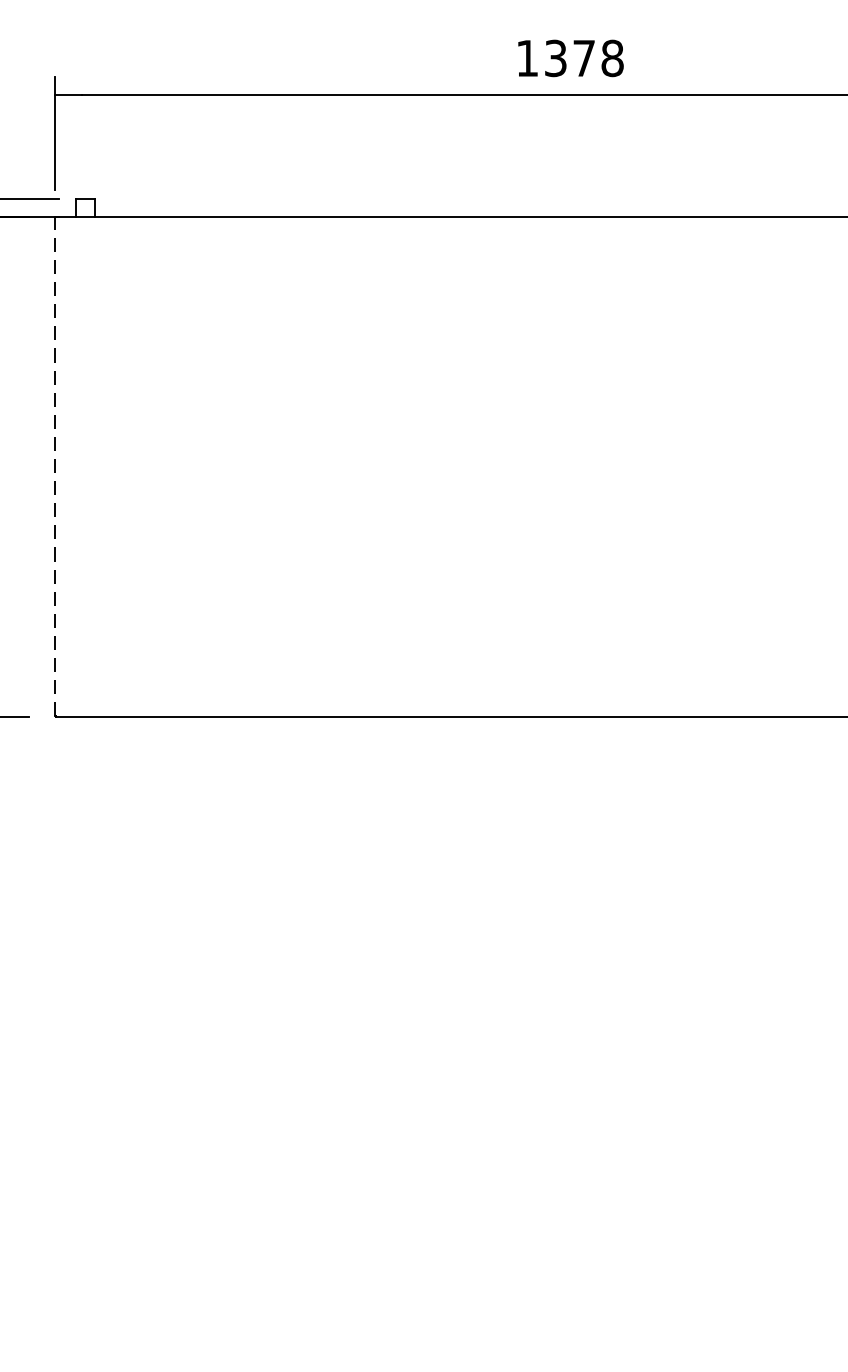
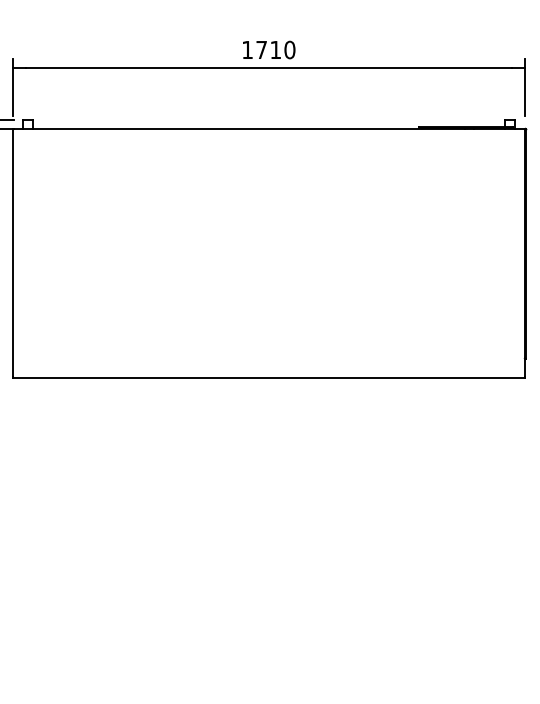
text: (583, 57) -> (275, 49), 1378 -> 1710
line: (54, 465) -> (12, 252), dashed -> solid

